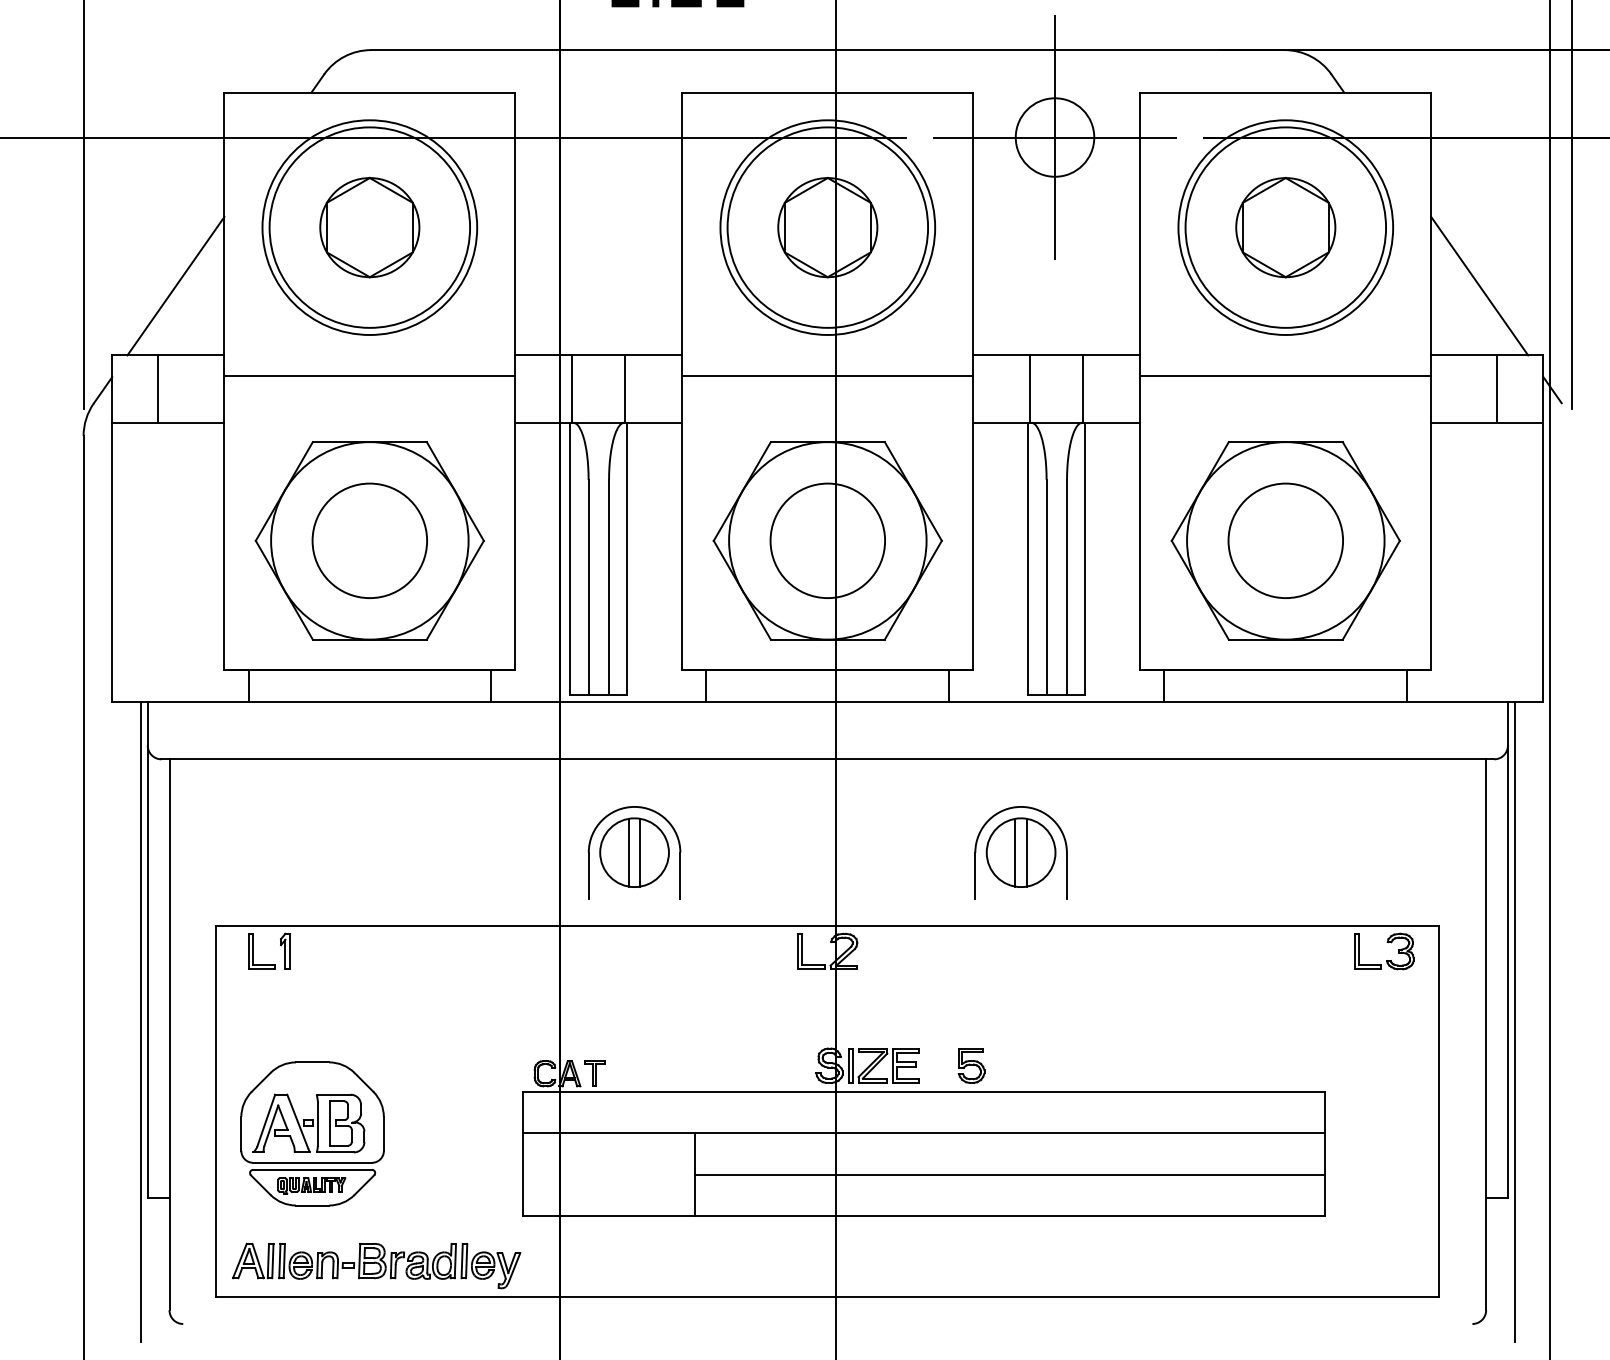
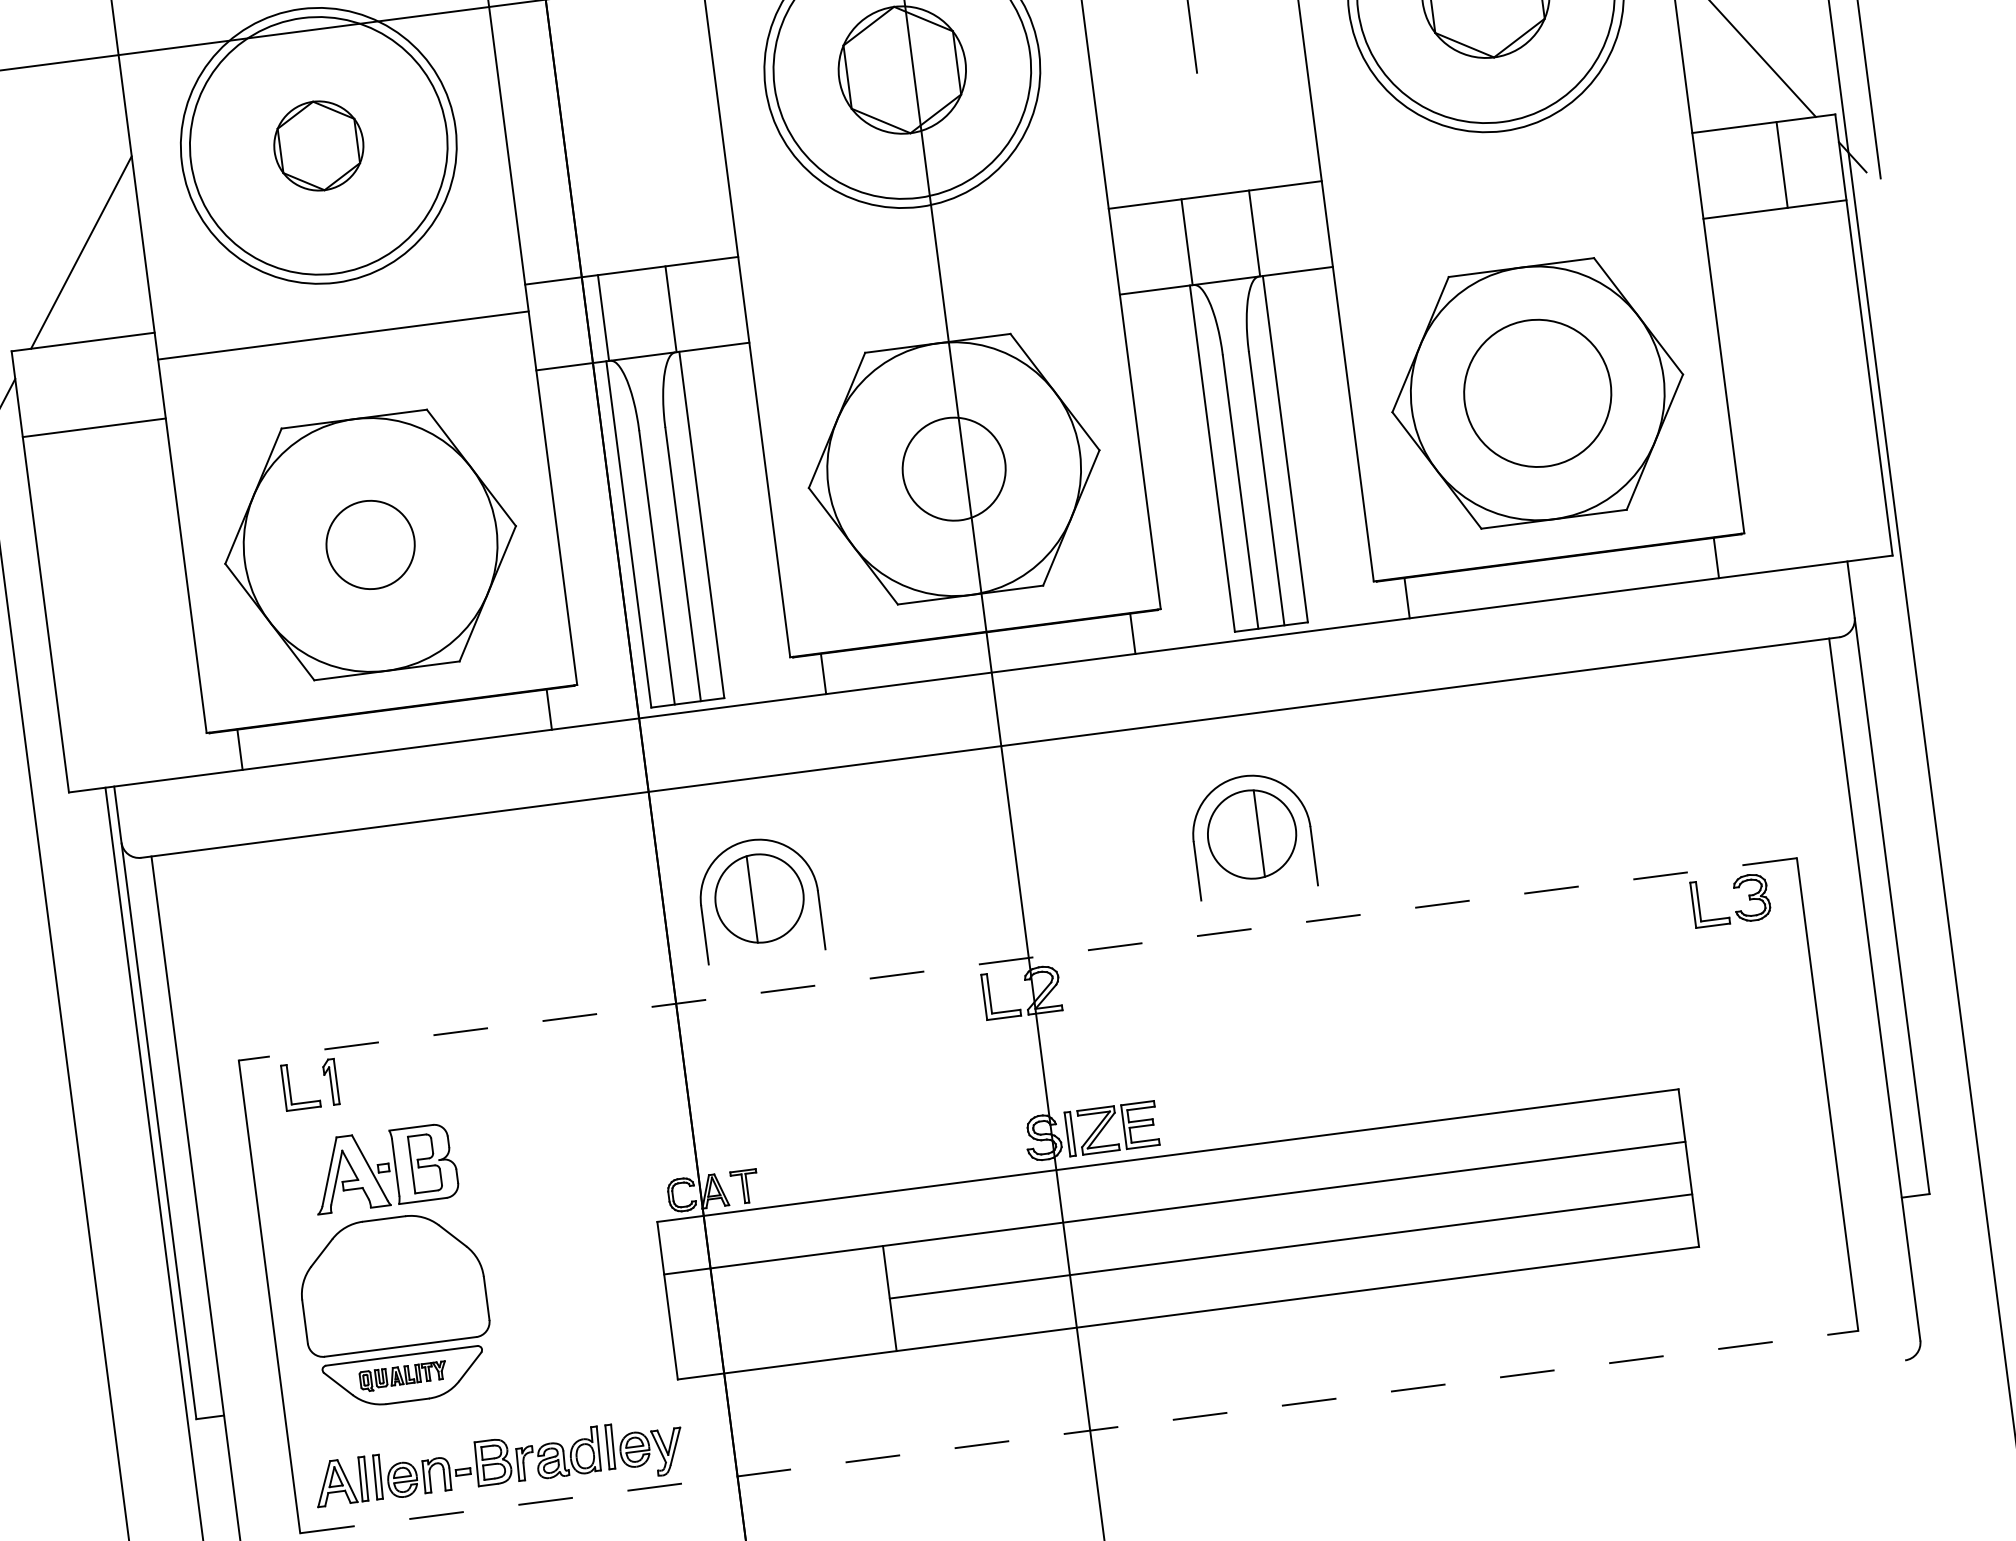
part: (369, 227) -> (318, 145), size x0.7
line: (827, 376) -> (926, 259), removed
line: (1285, 376) -> (1510, 184), removed
line: (158, 388) -> (76, 385), removed
circle: (369, 540) -> (370, 544), size x0.6
circle: (827, 540) -> (953, 468), size x0.7
line: (640, 852) -> (767, 897), removed
line: (1015, 852) -> (1244, 835), removed
line: (827, 925) -> (1017, 959), solid -> dashed
line: (1514, 1021) -> (1908, 967), removed
part: (971, 1065) -> (1224, 1113), removed
part: (308, 1123) -> (383, 1168), moved
line: (828, 1296) -> (1080, 1431), solid -> dashed

